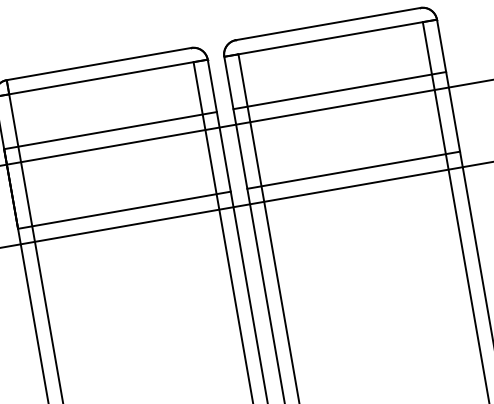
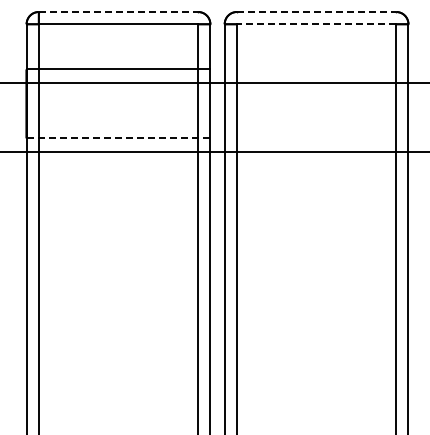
line: (328, 24) -> (316, 12), solid -> dashed
line: (330, 38) -> (316, 24), solid -> dashed
line: (99, 64) -> (118, 12), solid -> dashed
line: (339, 90) -> (316, 69), removed
line: (353, 170) -> (316, 138), removed
line: (124, 210) -> (118, 138), solid -> dashed

